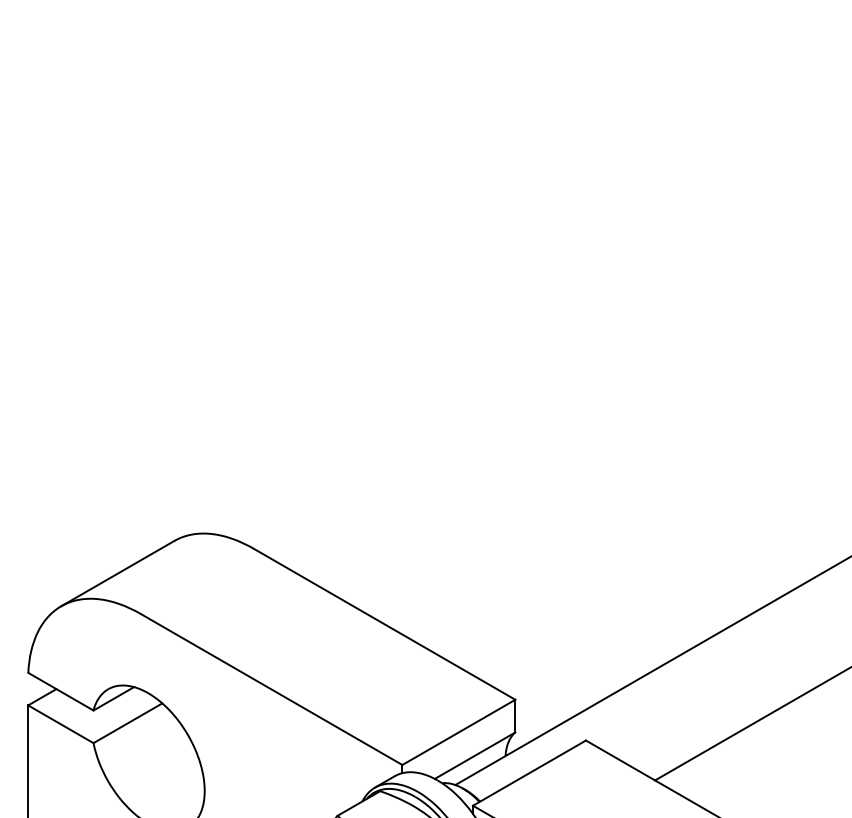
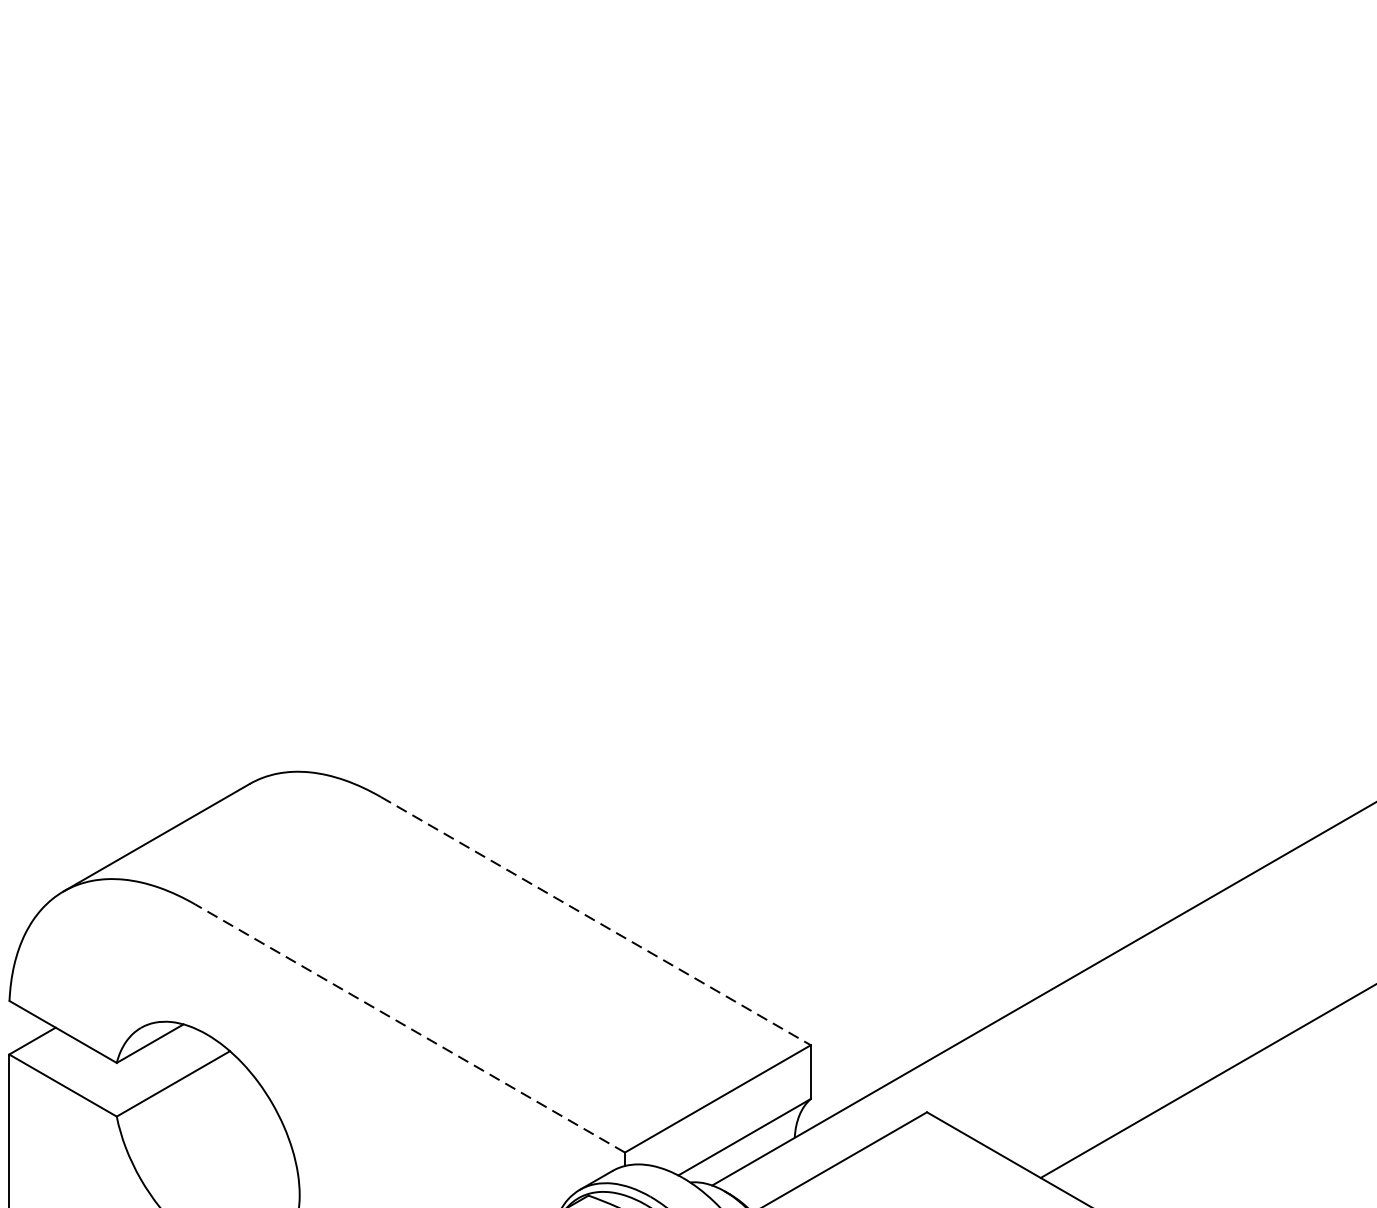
line: (384, 624) -> (595, 921), solid -> dashed
line: (271, 689) -> (409, 1028), solid -> dashed

